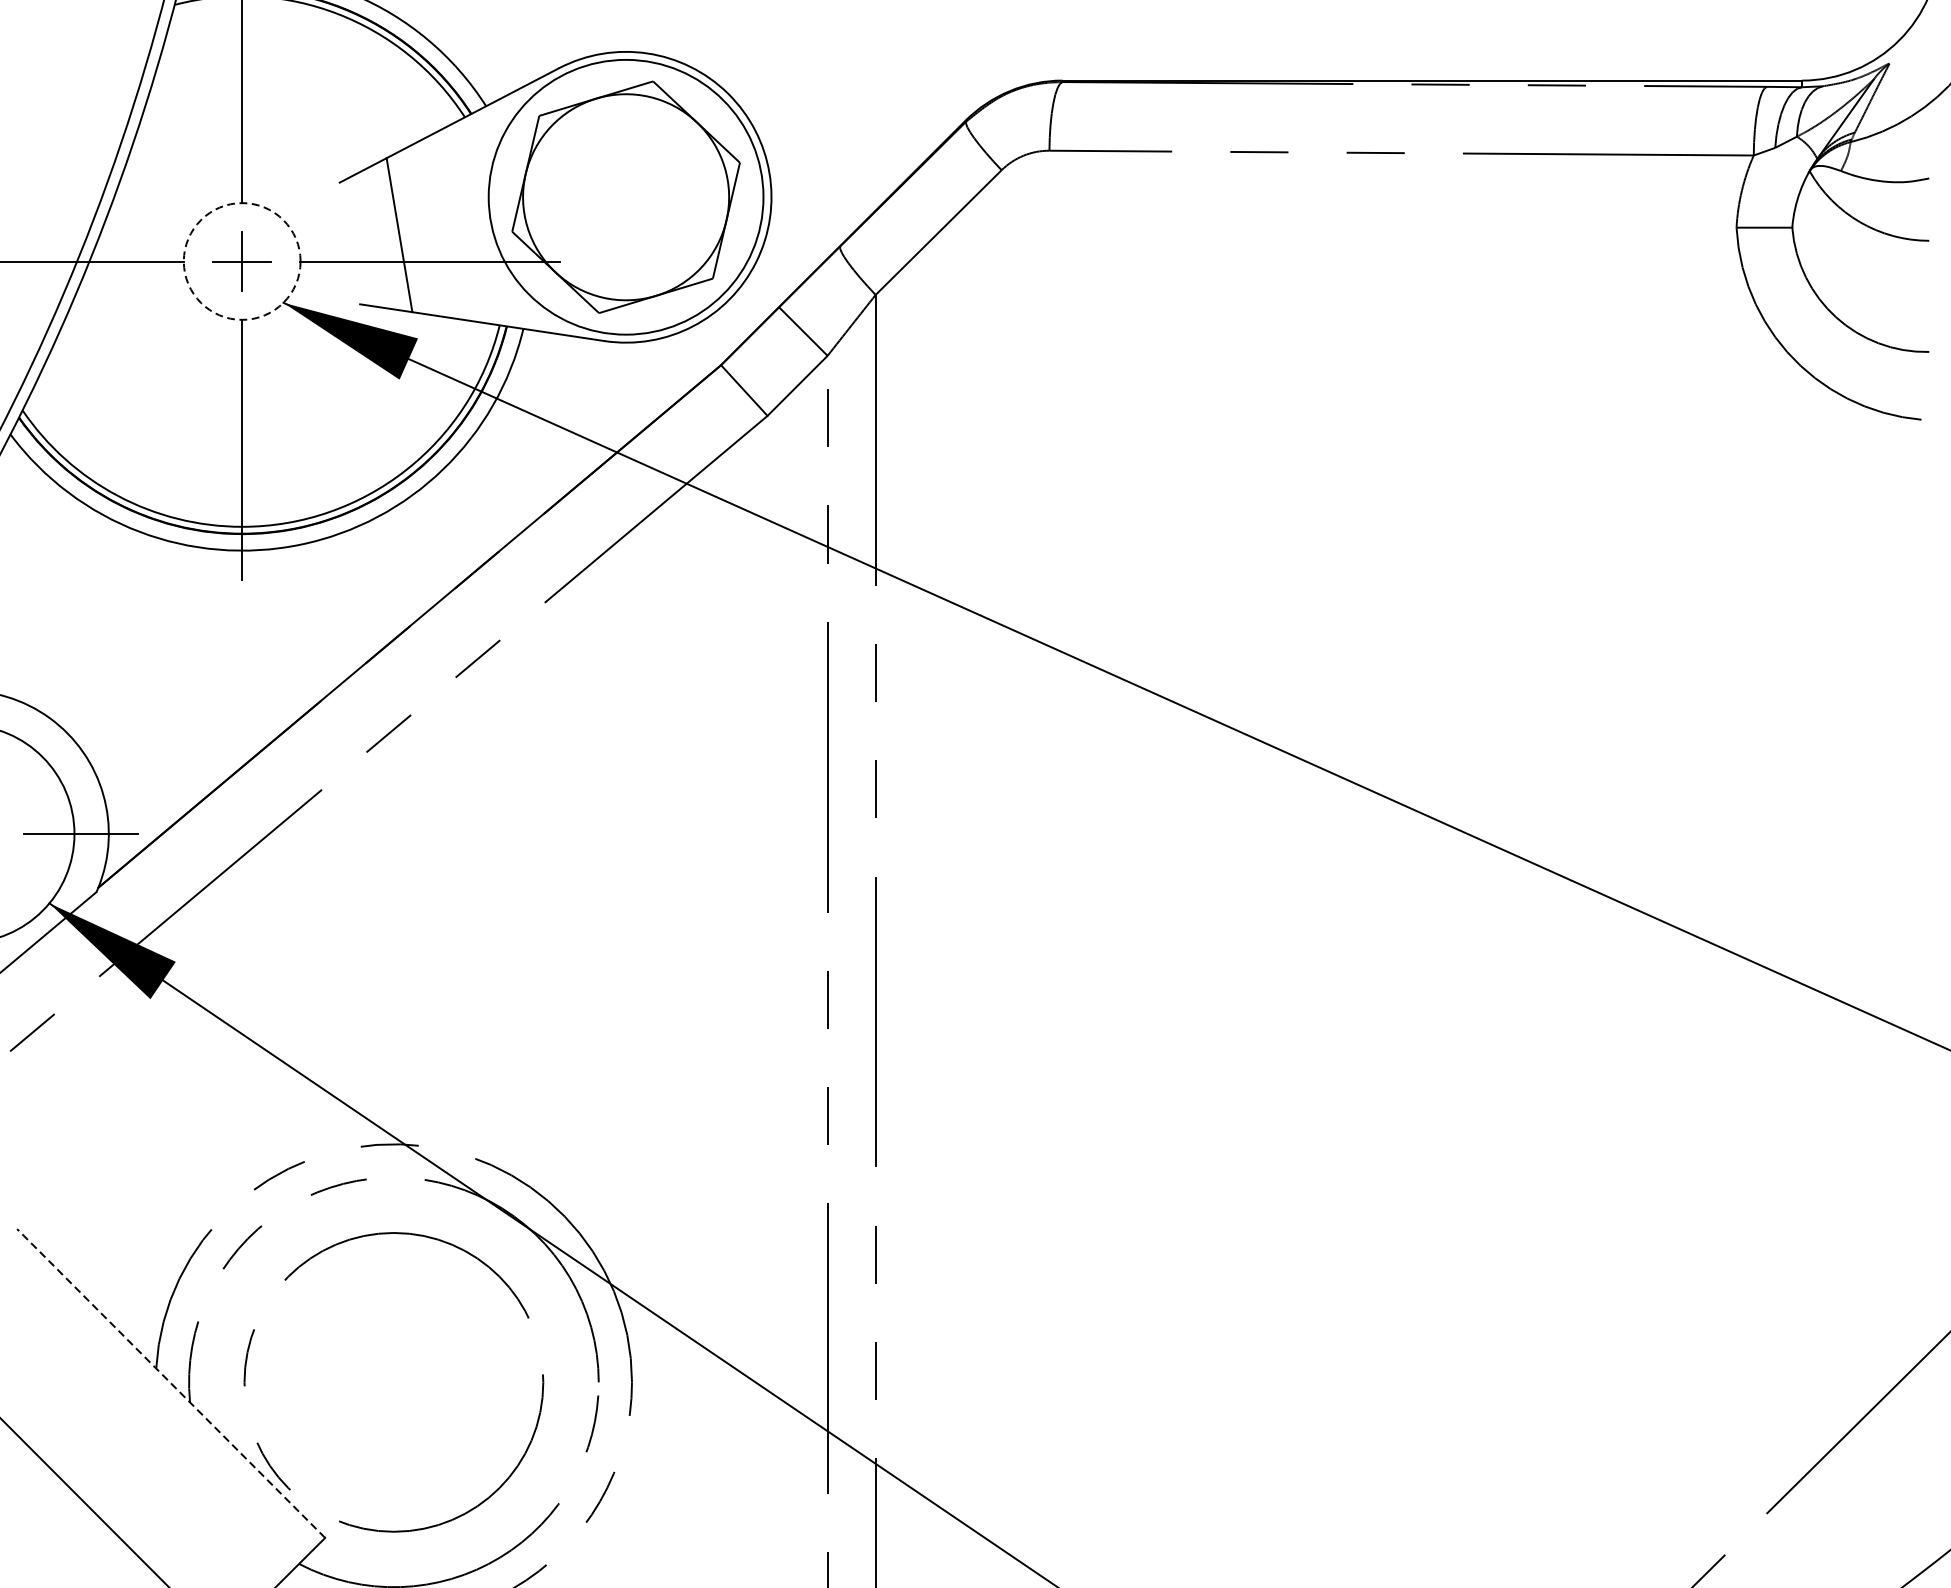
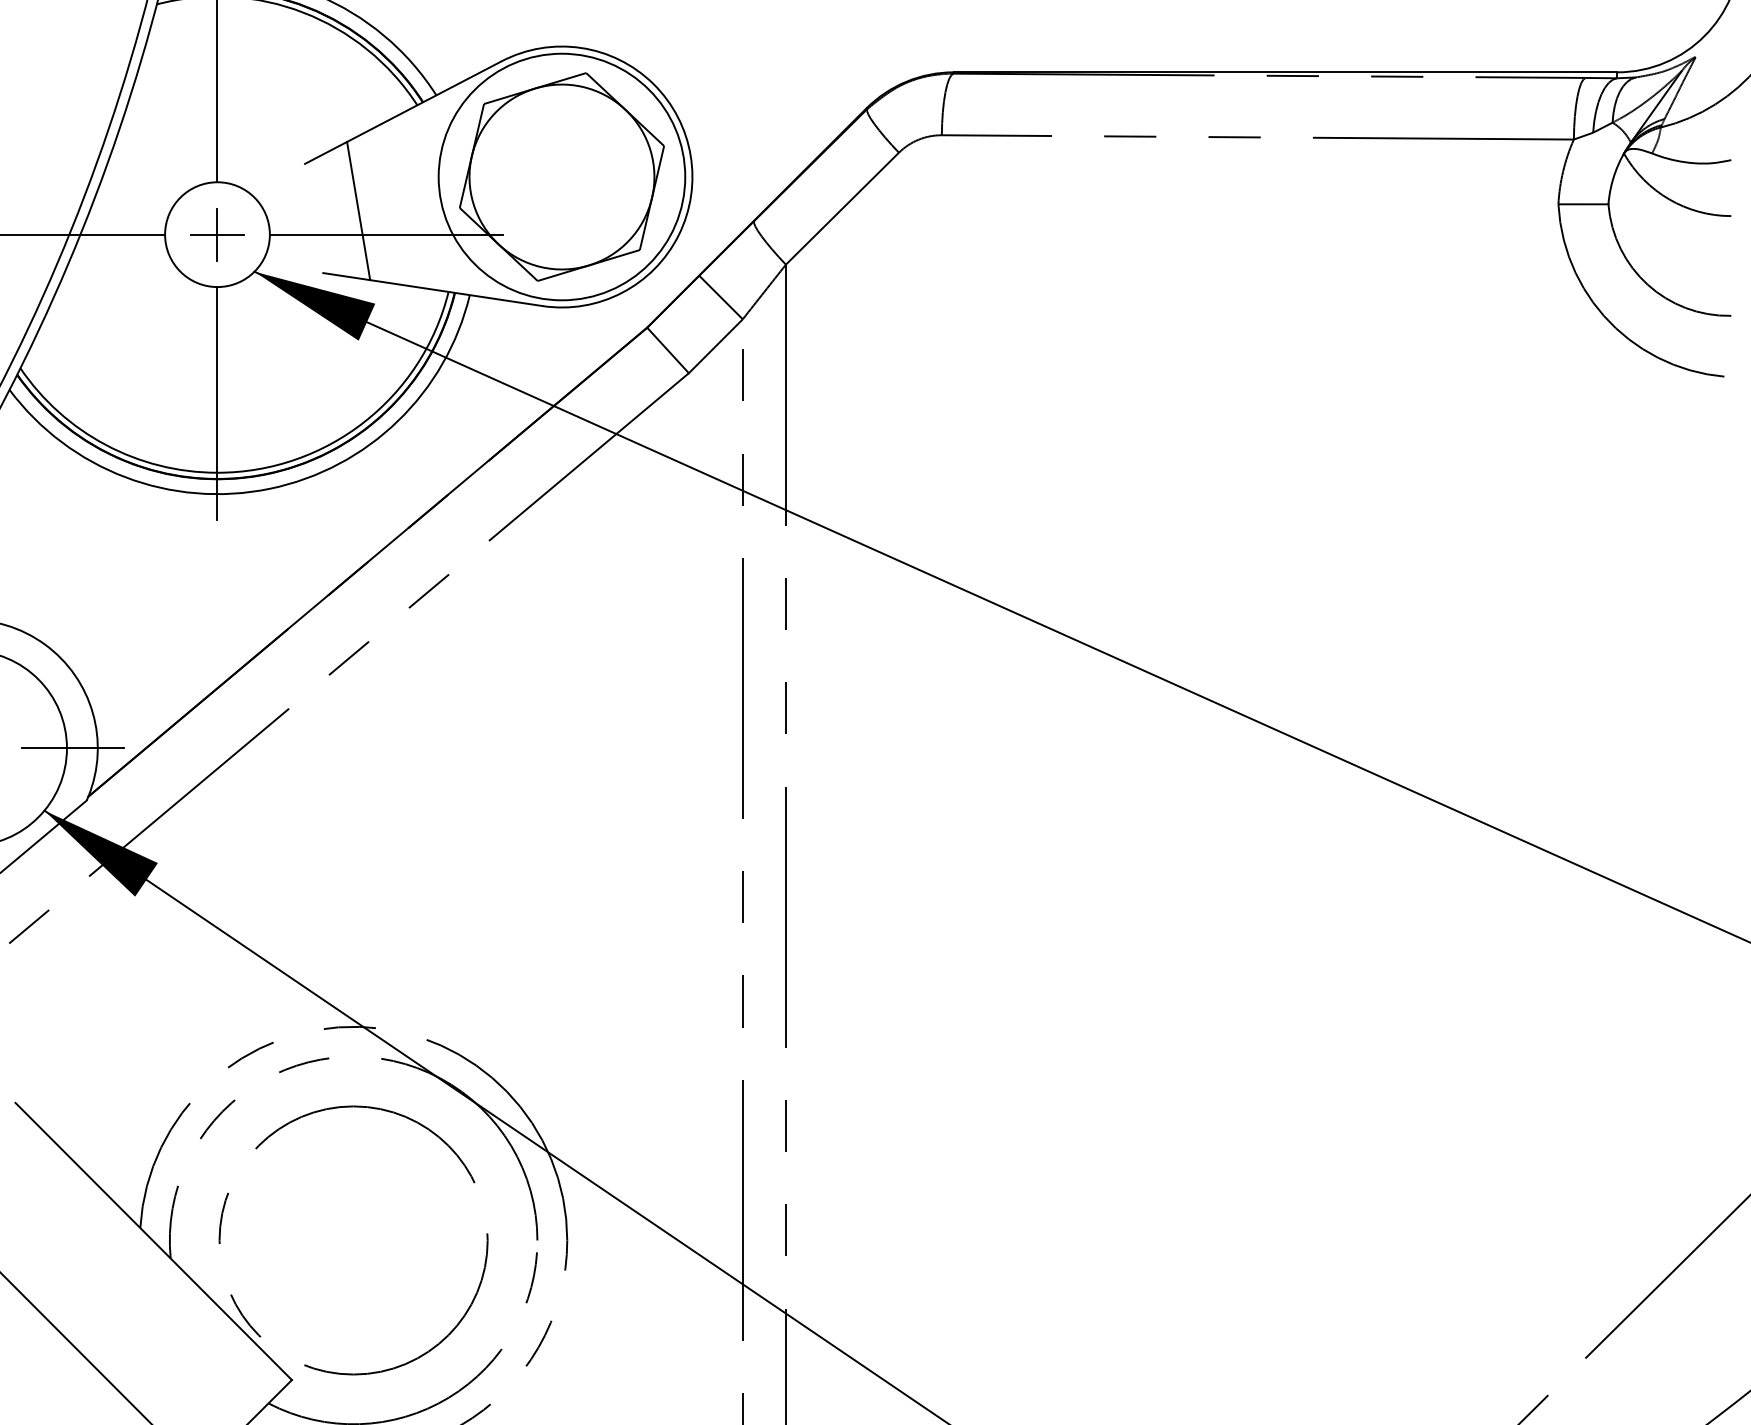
circle: (242, 261) -> (217, 234), dashed -> solid
line: (170, 1383) -> (153, 1241), dashed -> solid

